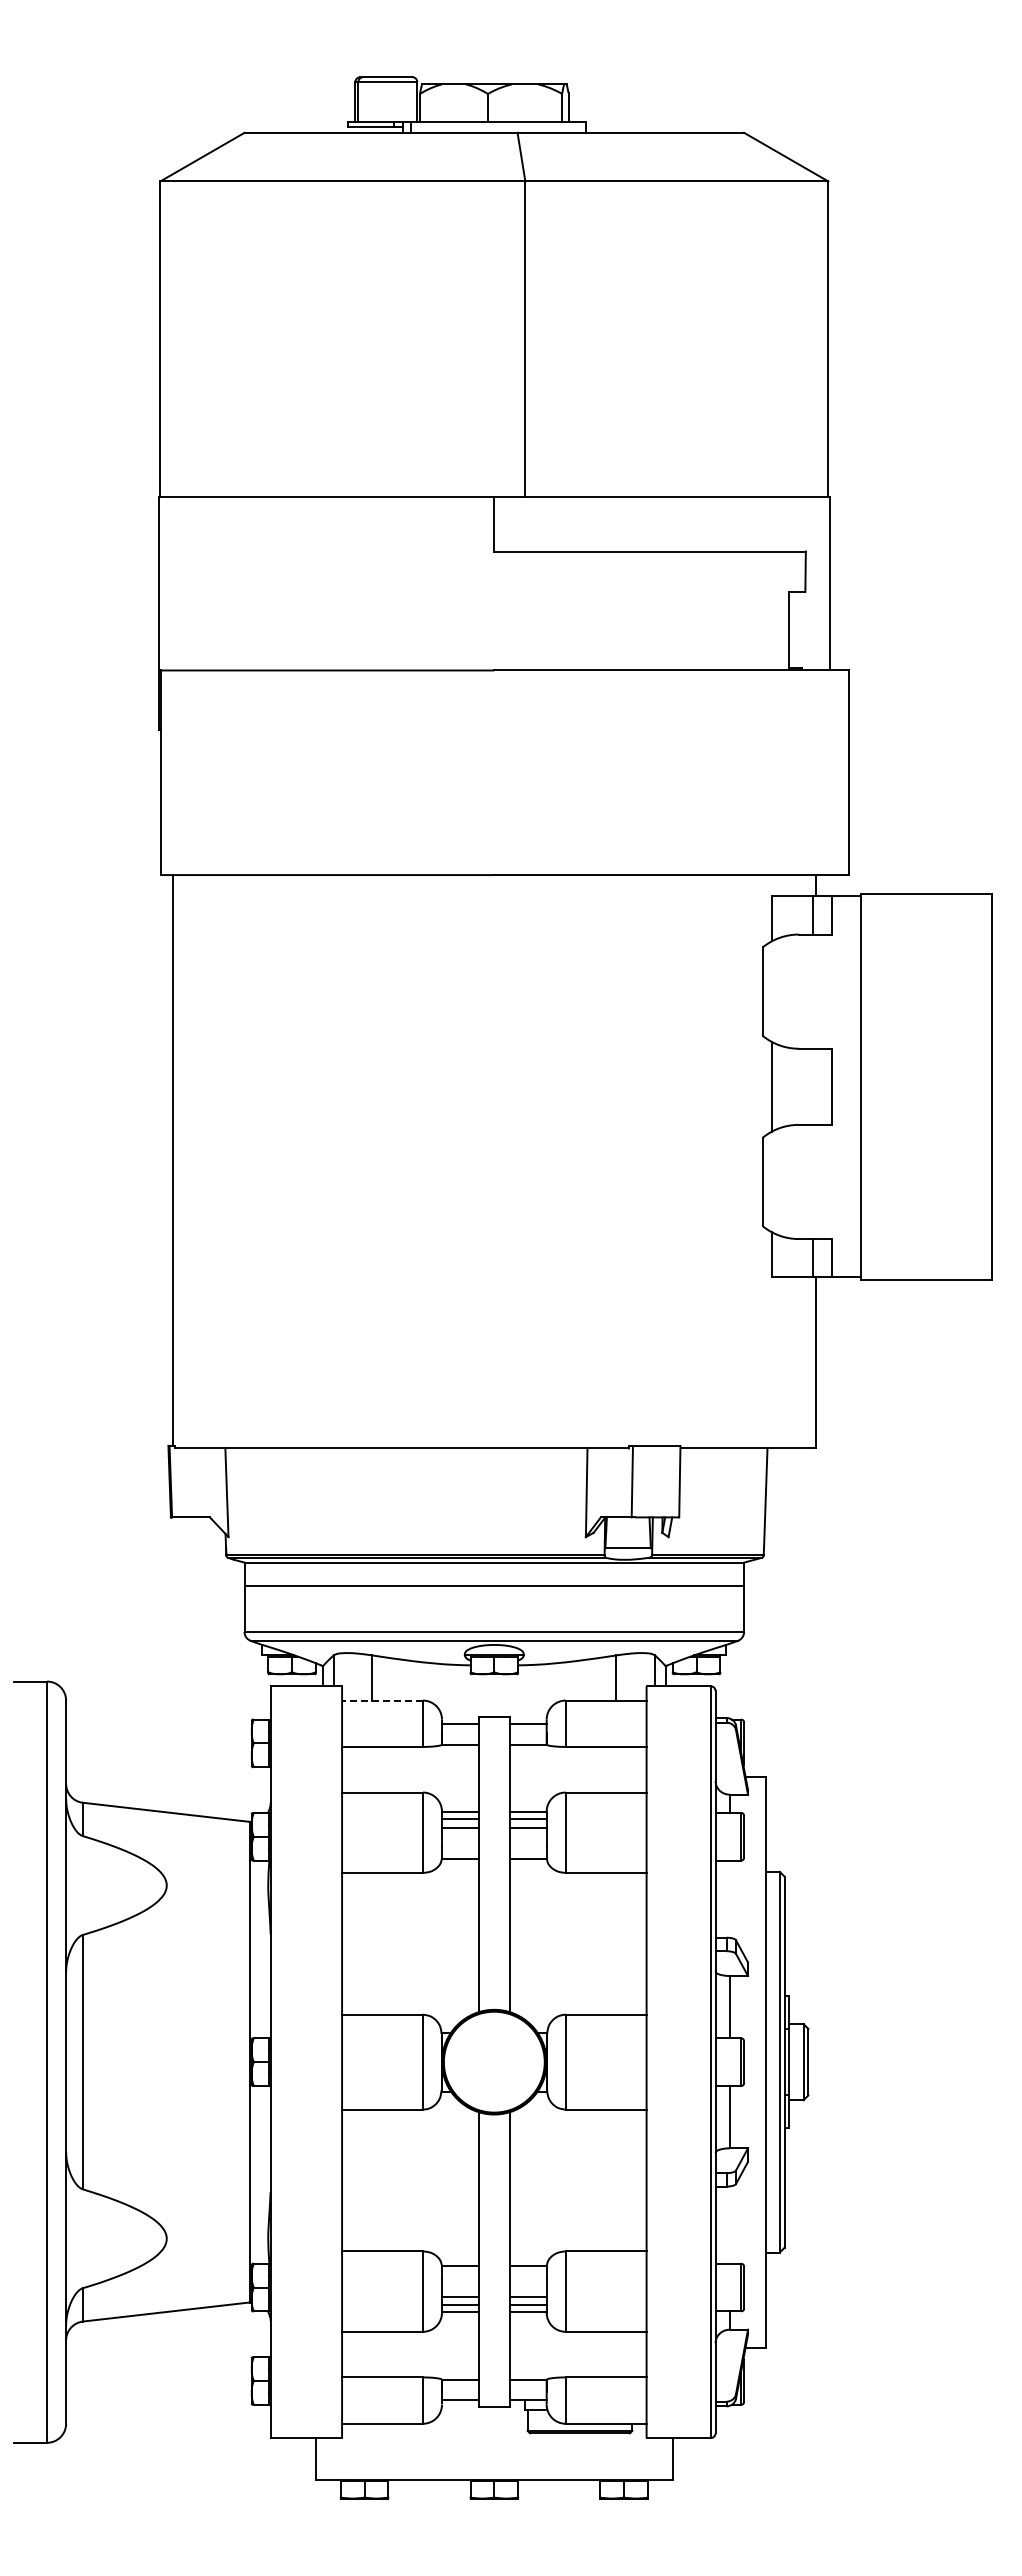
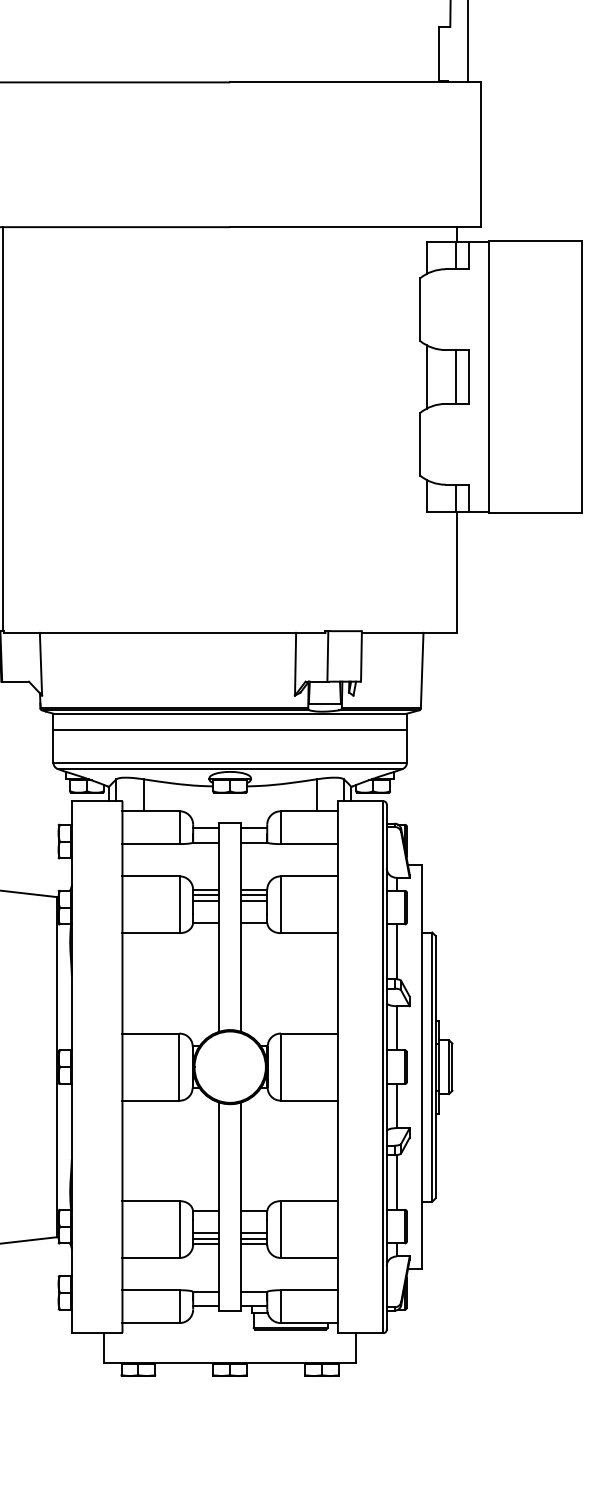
line: (813, 1086) -> (456, 376), added
line: (382, 1700) -> (151, 811), dashed -> solid
line: (729, 1898) -> (396, 951), added
line: (729, 2224) -> (396, 1182), added

